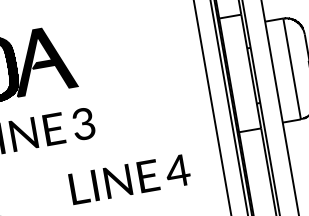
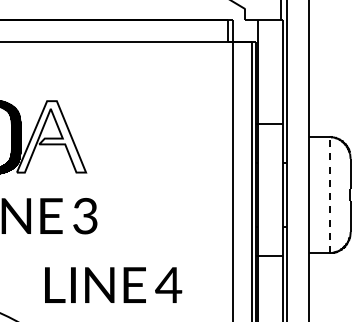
fill: (42, 60) -> (51, 136), removed
line: (291, 68) -> (329, 194), solid -> dashed
text: (129, 178) -> (113, 284), moved

